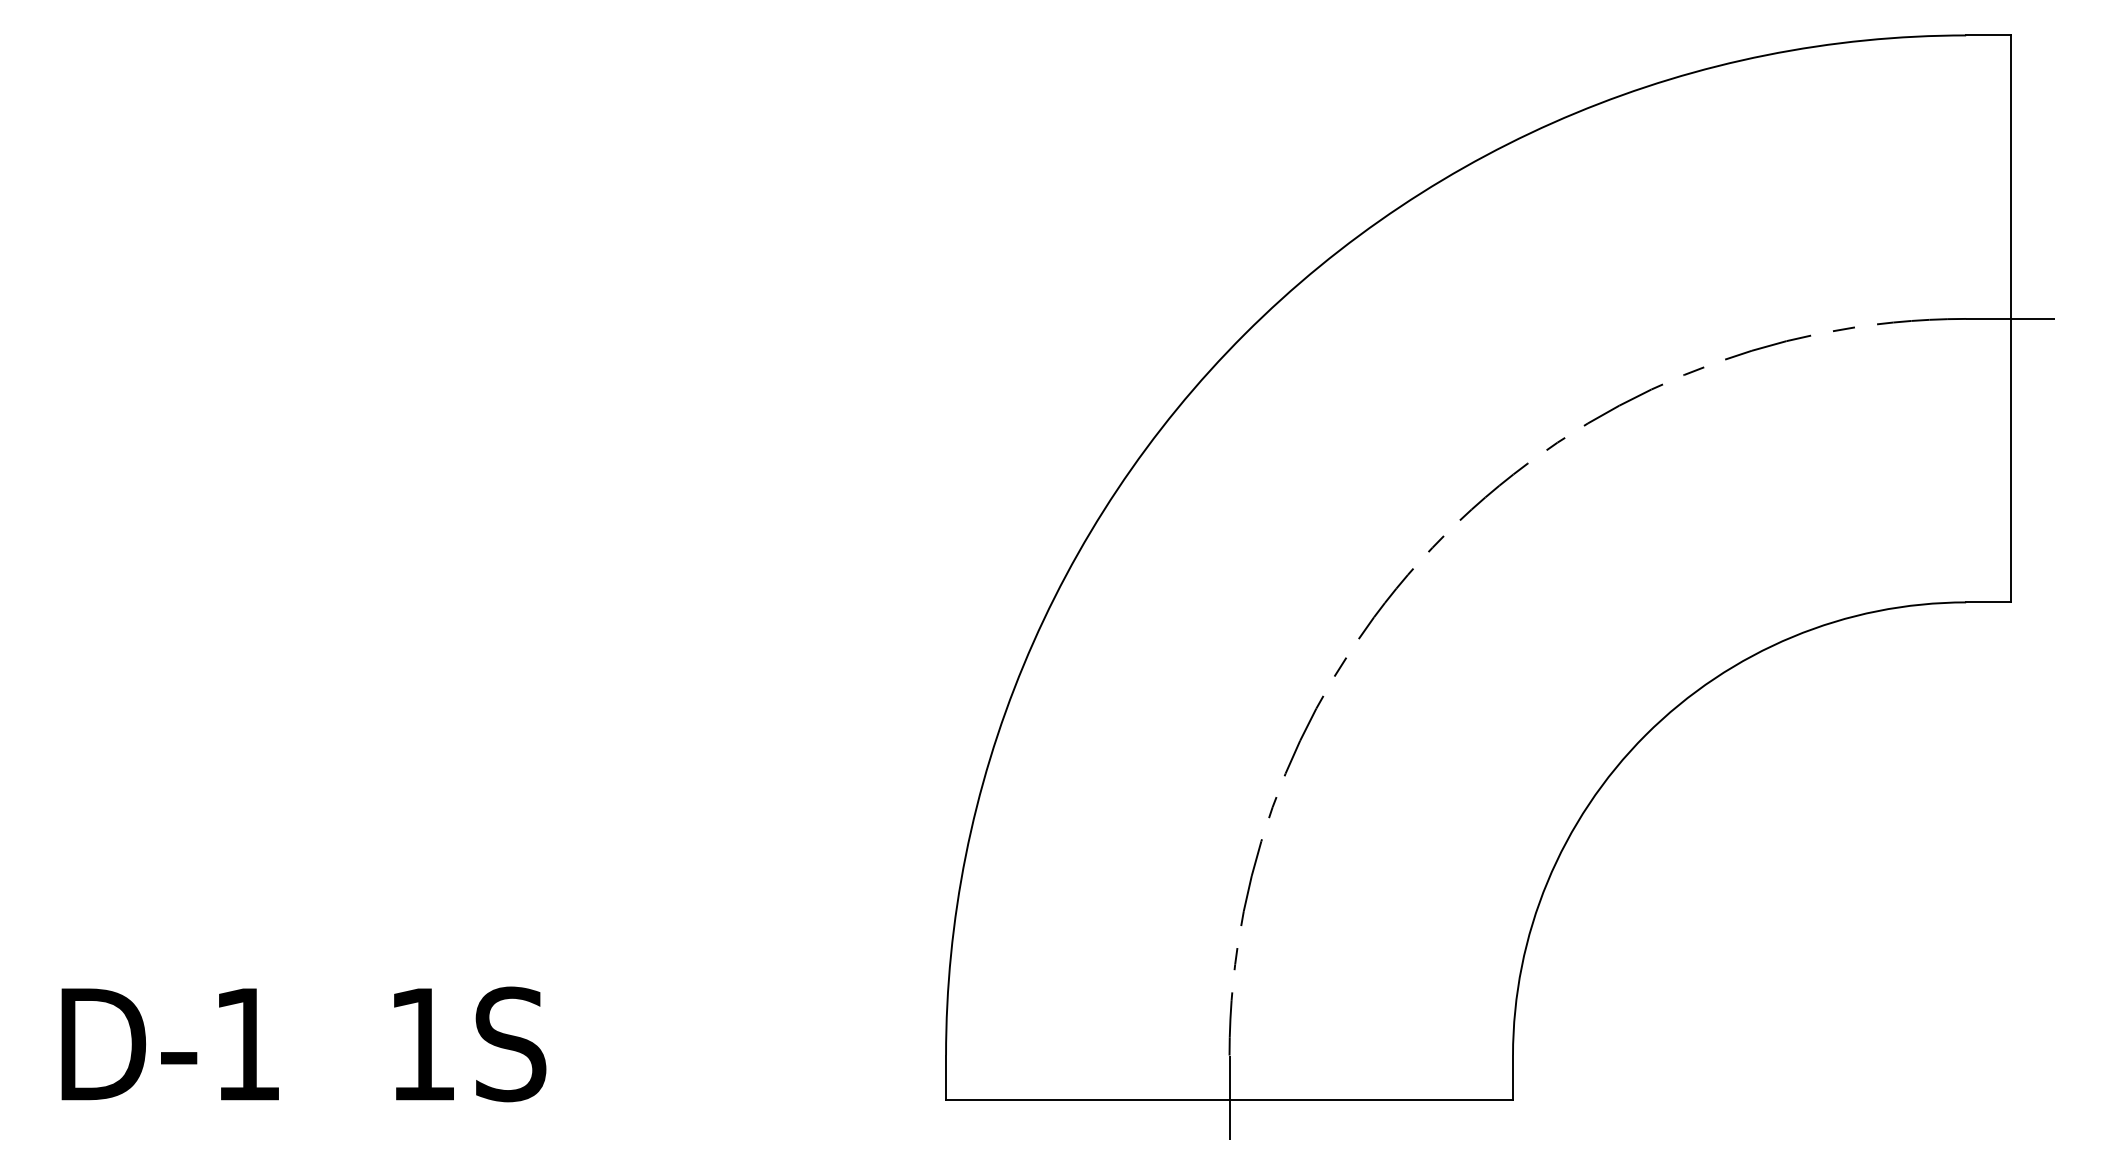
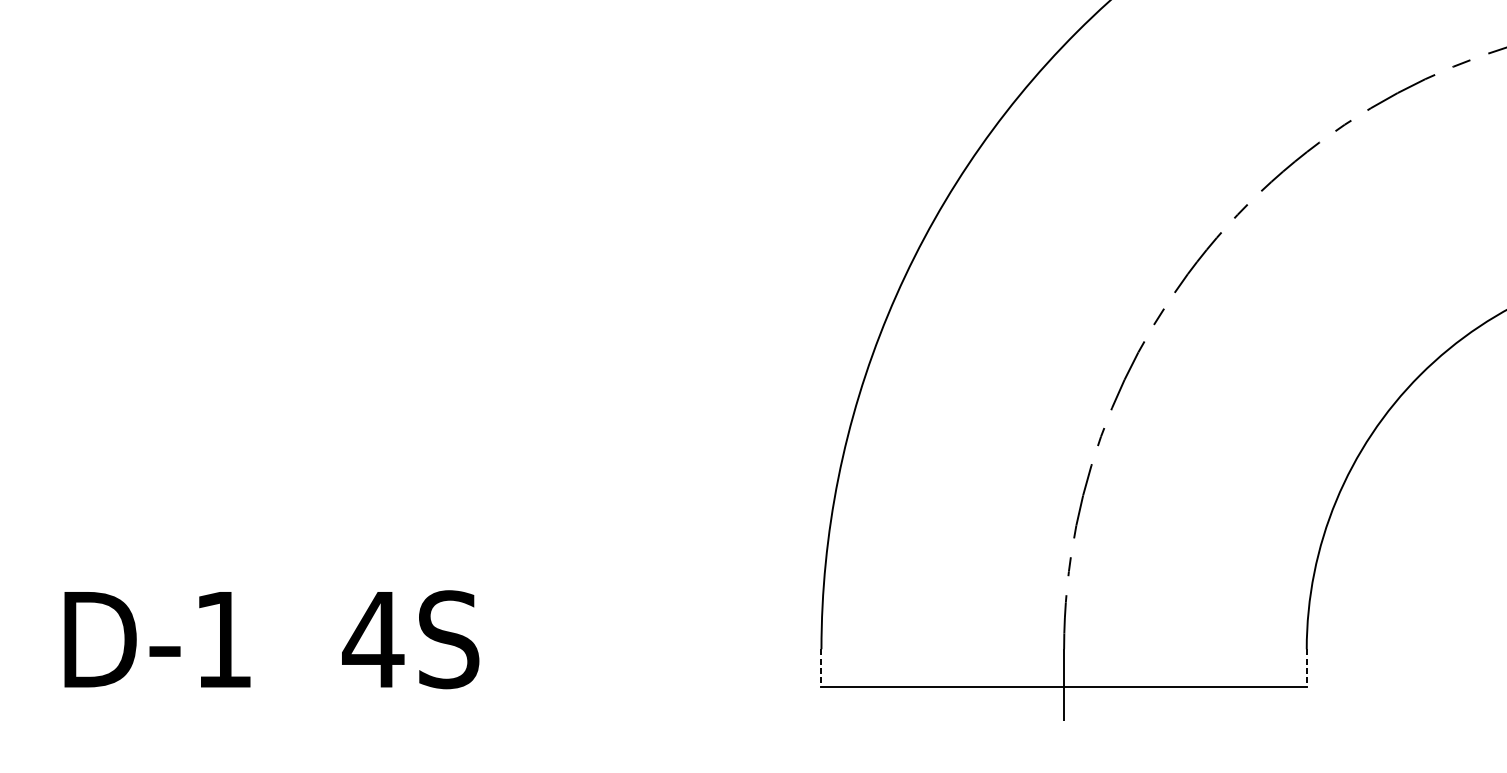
text: (421, 1044) -> (372, 639), 1S -> 4S
line: (946, 1078) -> (821, 668), solid -> dashed
line: (1513, 1078) -> (1307, 668), solid -> dashed

